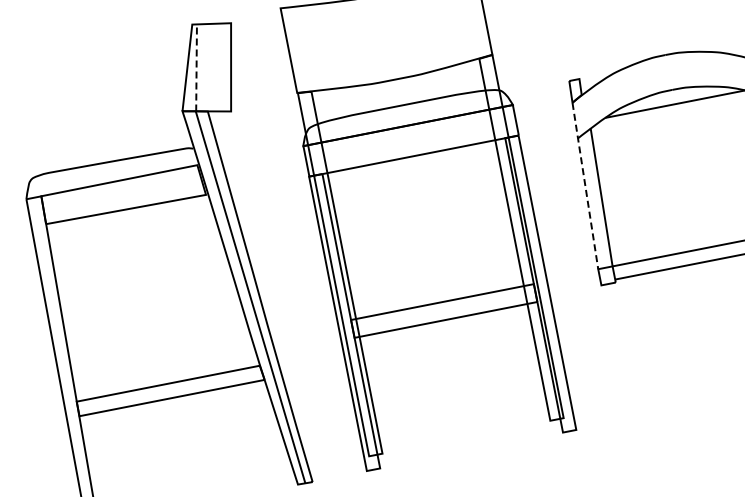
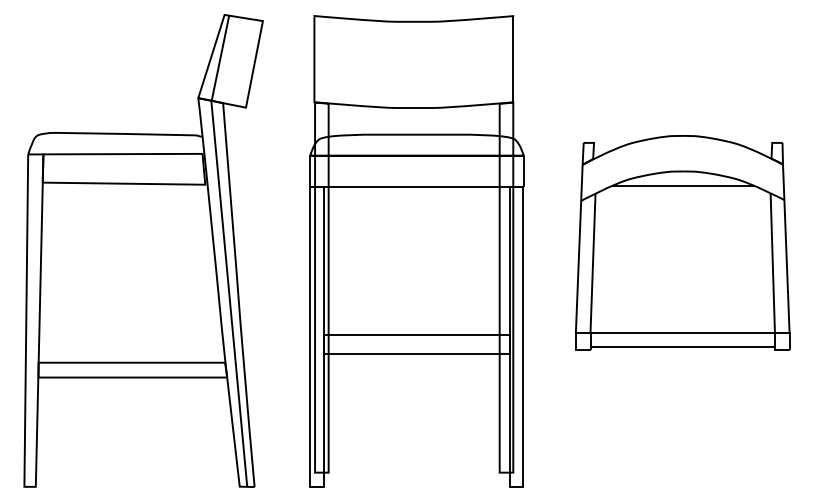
line: (196, 68) -> (220, 58), dashed -> solid
line: (585, 186) -> (579, 249), dashed -> solid

